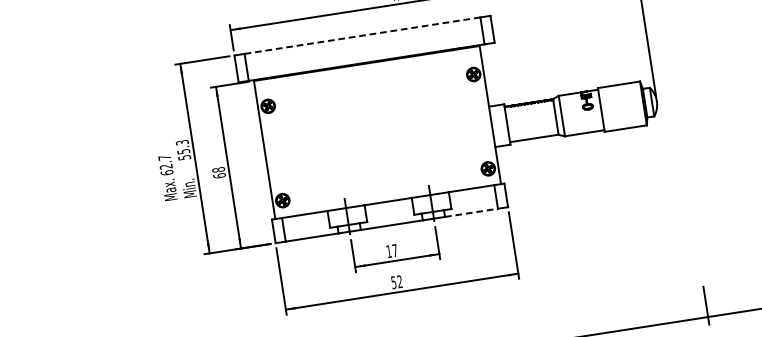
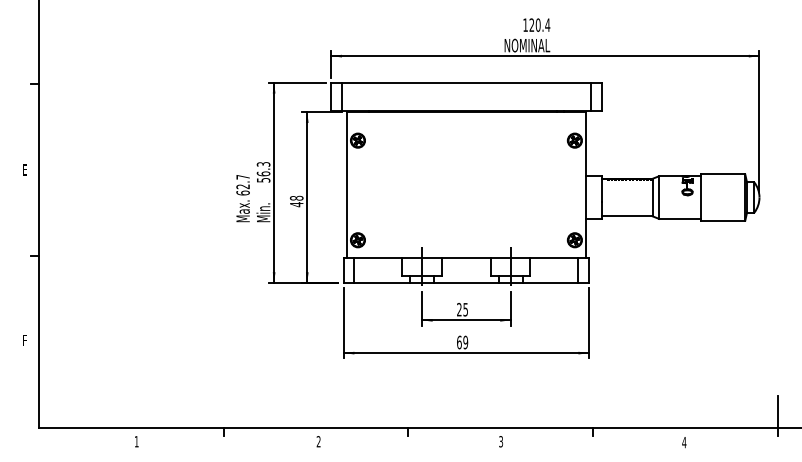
line: (362, 35) -> (466, 82), dashed -> solid
text: (183, 151) -> (263, 173), 55.3 -> 56.3
text: (219, 175) -> (296, 204), 68 -> 48
line: (471, 212) -> (550, 282), dashed -> solid
text: (392, 250) -> (462, 309), 17 -> 25
text: (396, 282) -> (462, 342), 52 -> 69

